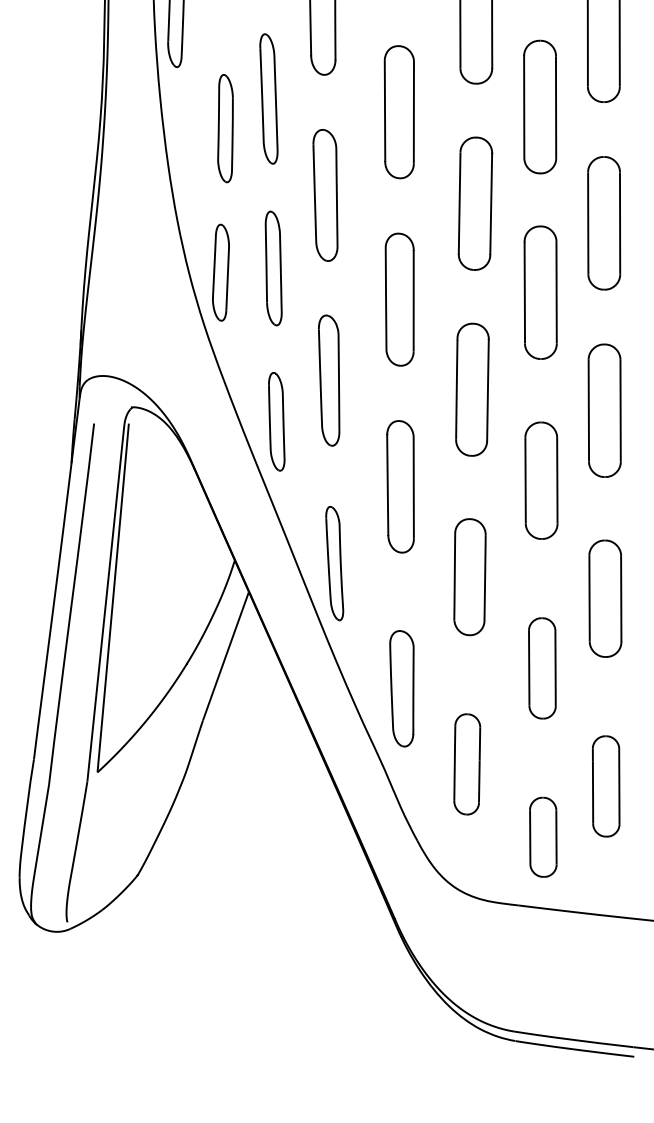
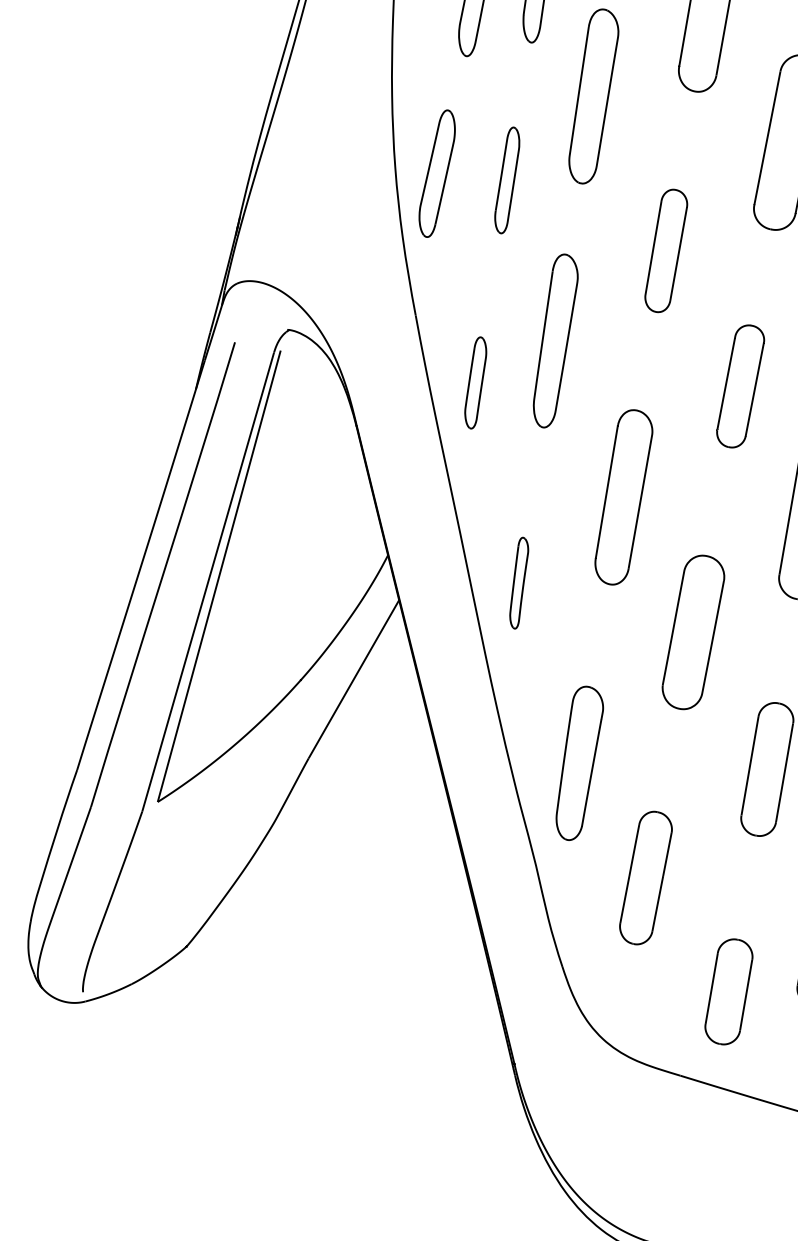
part: (273, 268) -> (507, 180), size x0.7
part: (399, 299) -> (665, 250), size x0.7
part: (472, 389) -> (740, 386), size x0.7
part: (276, 421) -> (475, 382), size x0.7
part: (334, 563) -> (518, 582), size x0.6

